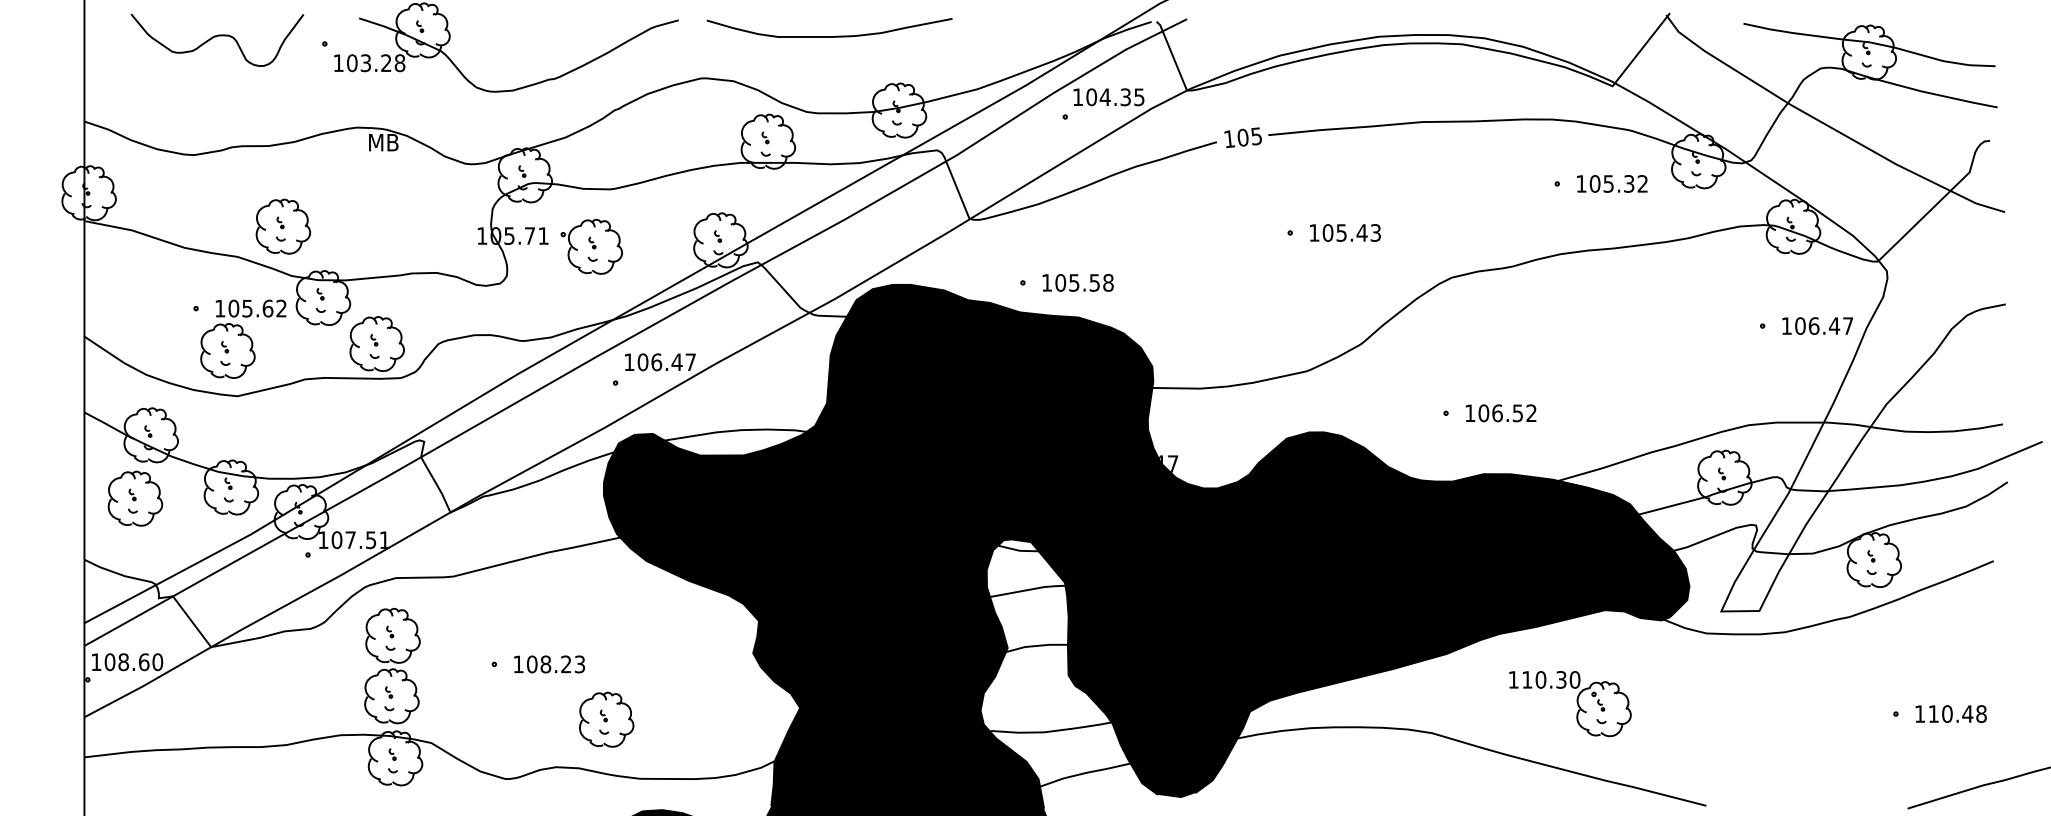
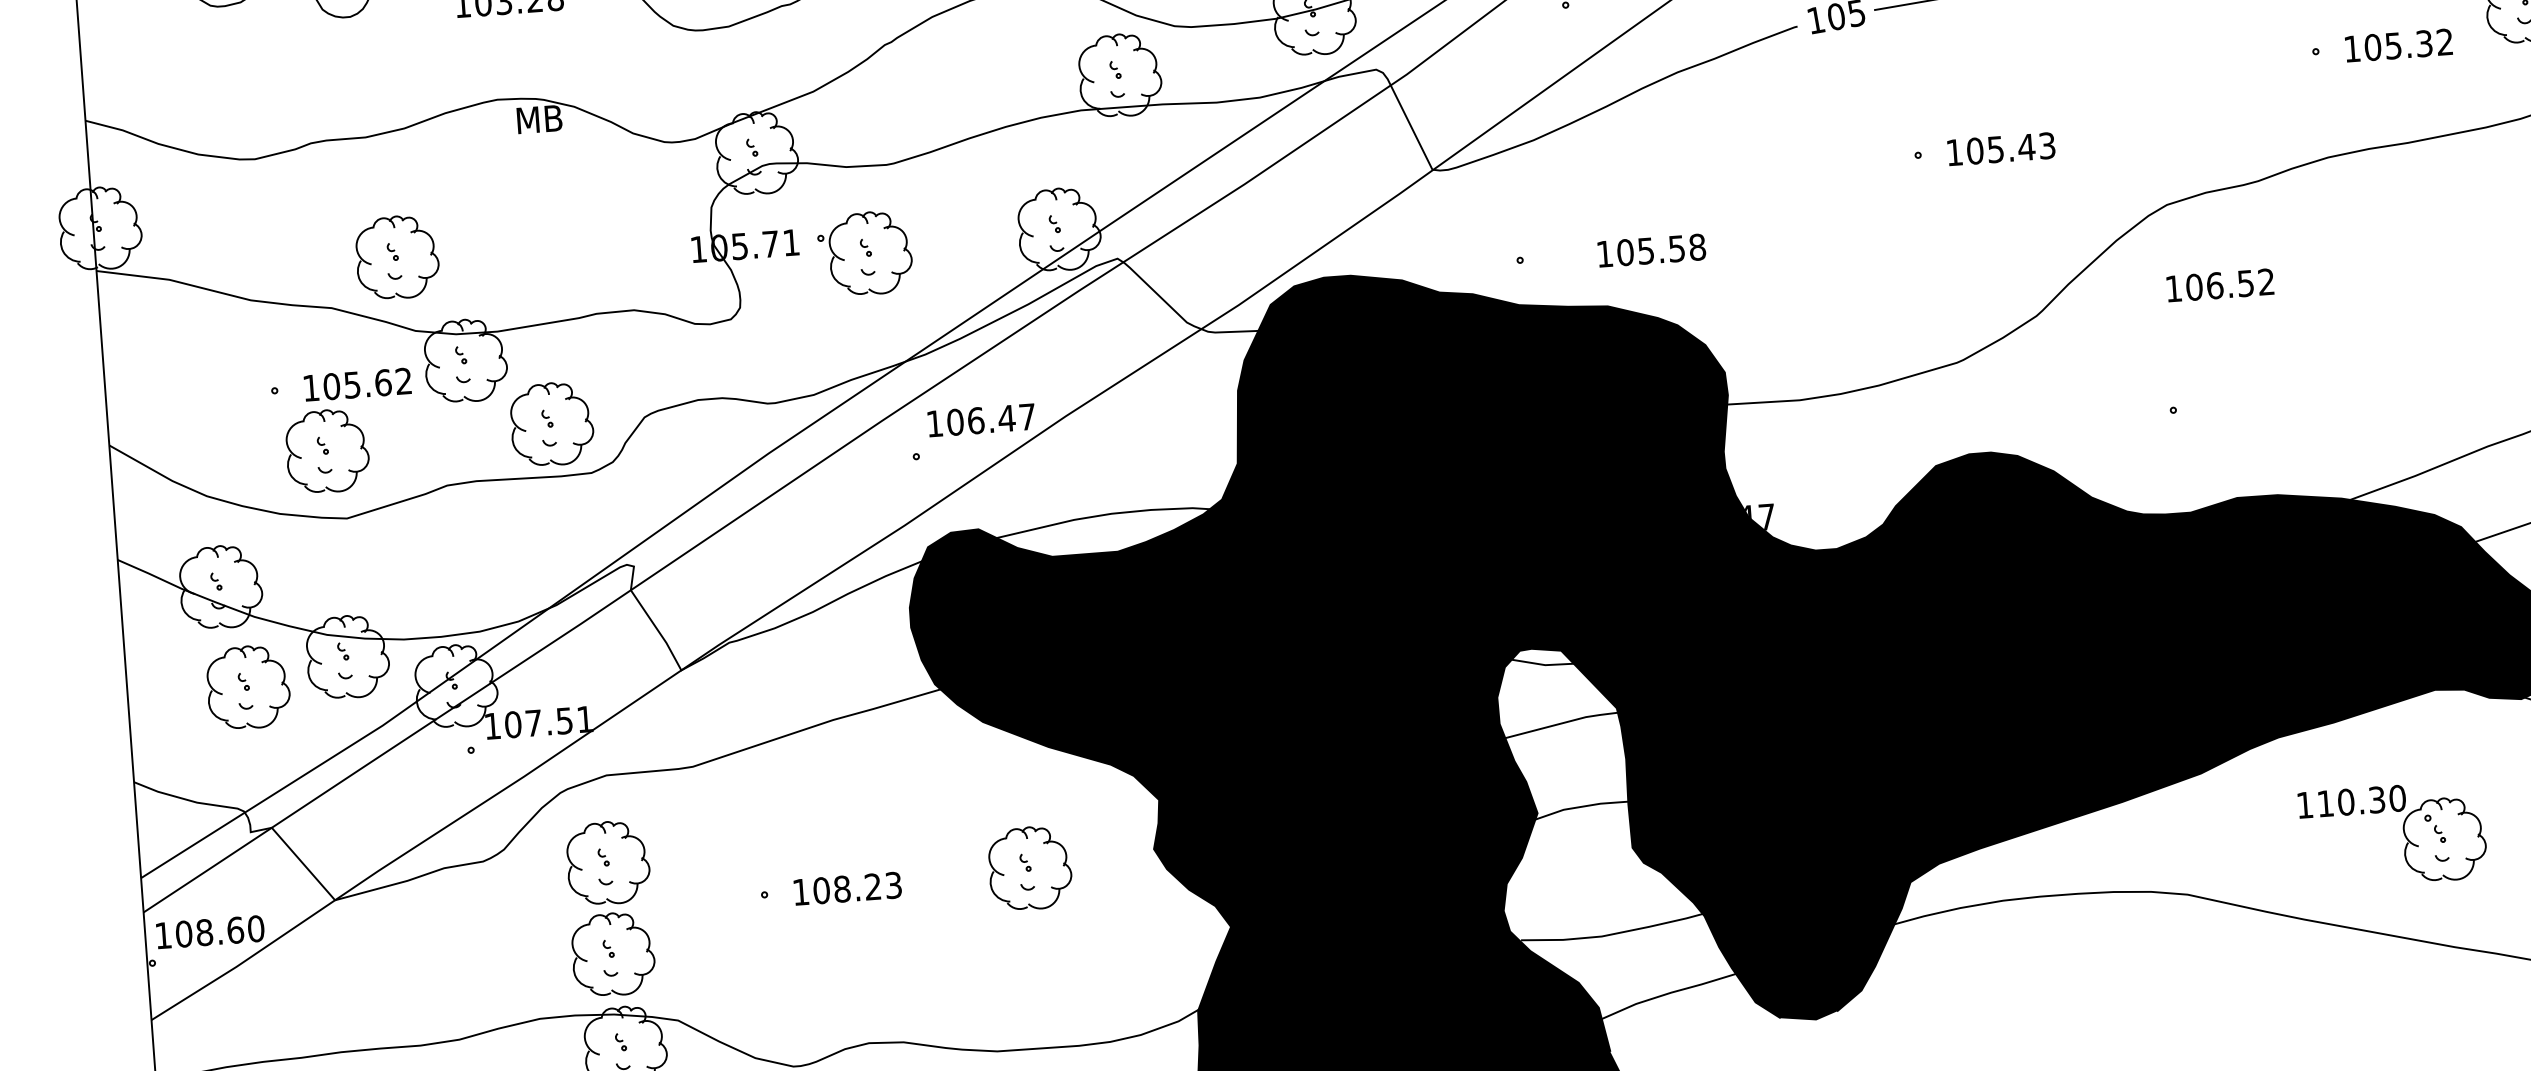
text: (1077, 282) -> (1650, 250), moved
text: (1500, 413) -> (2219, 285), moved
part: (135, 498) -> (248, 686), moved
part: (606, 719) -> (1029, 867), moved

